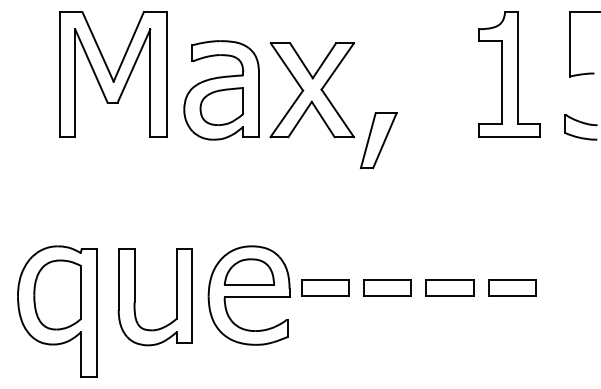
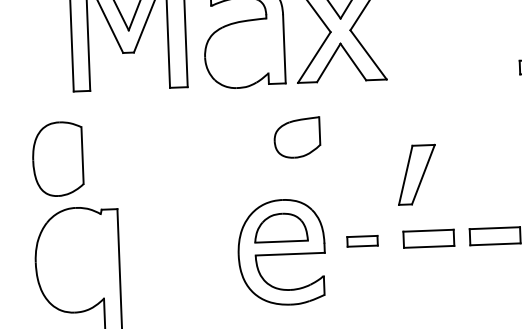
part: (221, 106) -> (296, 137), moved
part: (378, 140) -> (416, 174), moved
part: (325, 287) -> (362, 240), size x0.6
part: (57, 294) -> (57, 158), moved
part: (135, 297) -> (160, 259), removed

